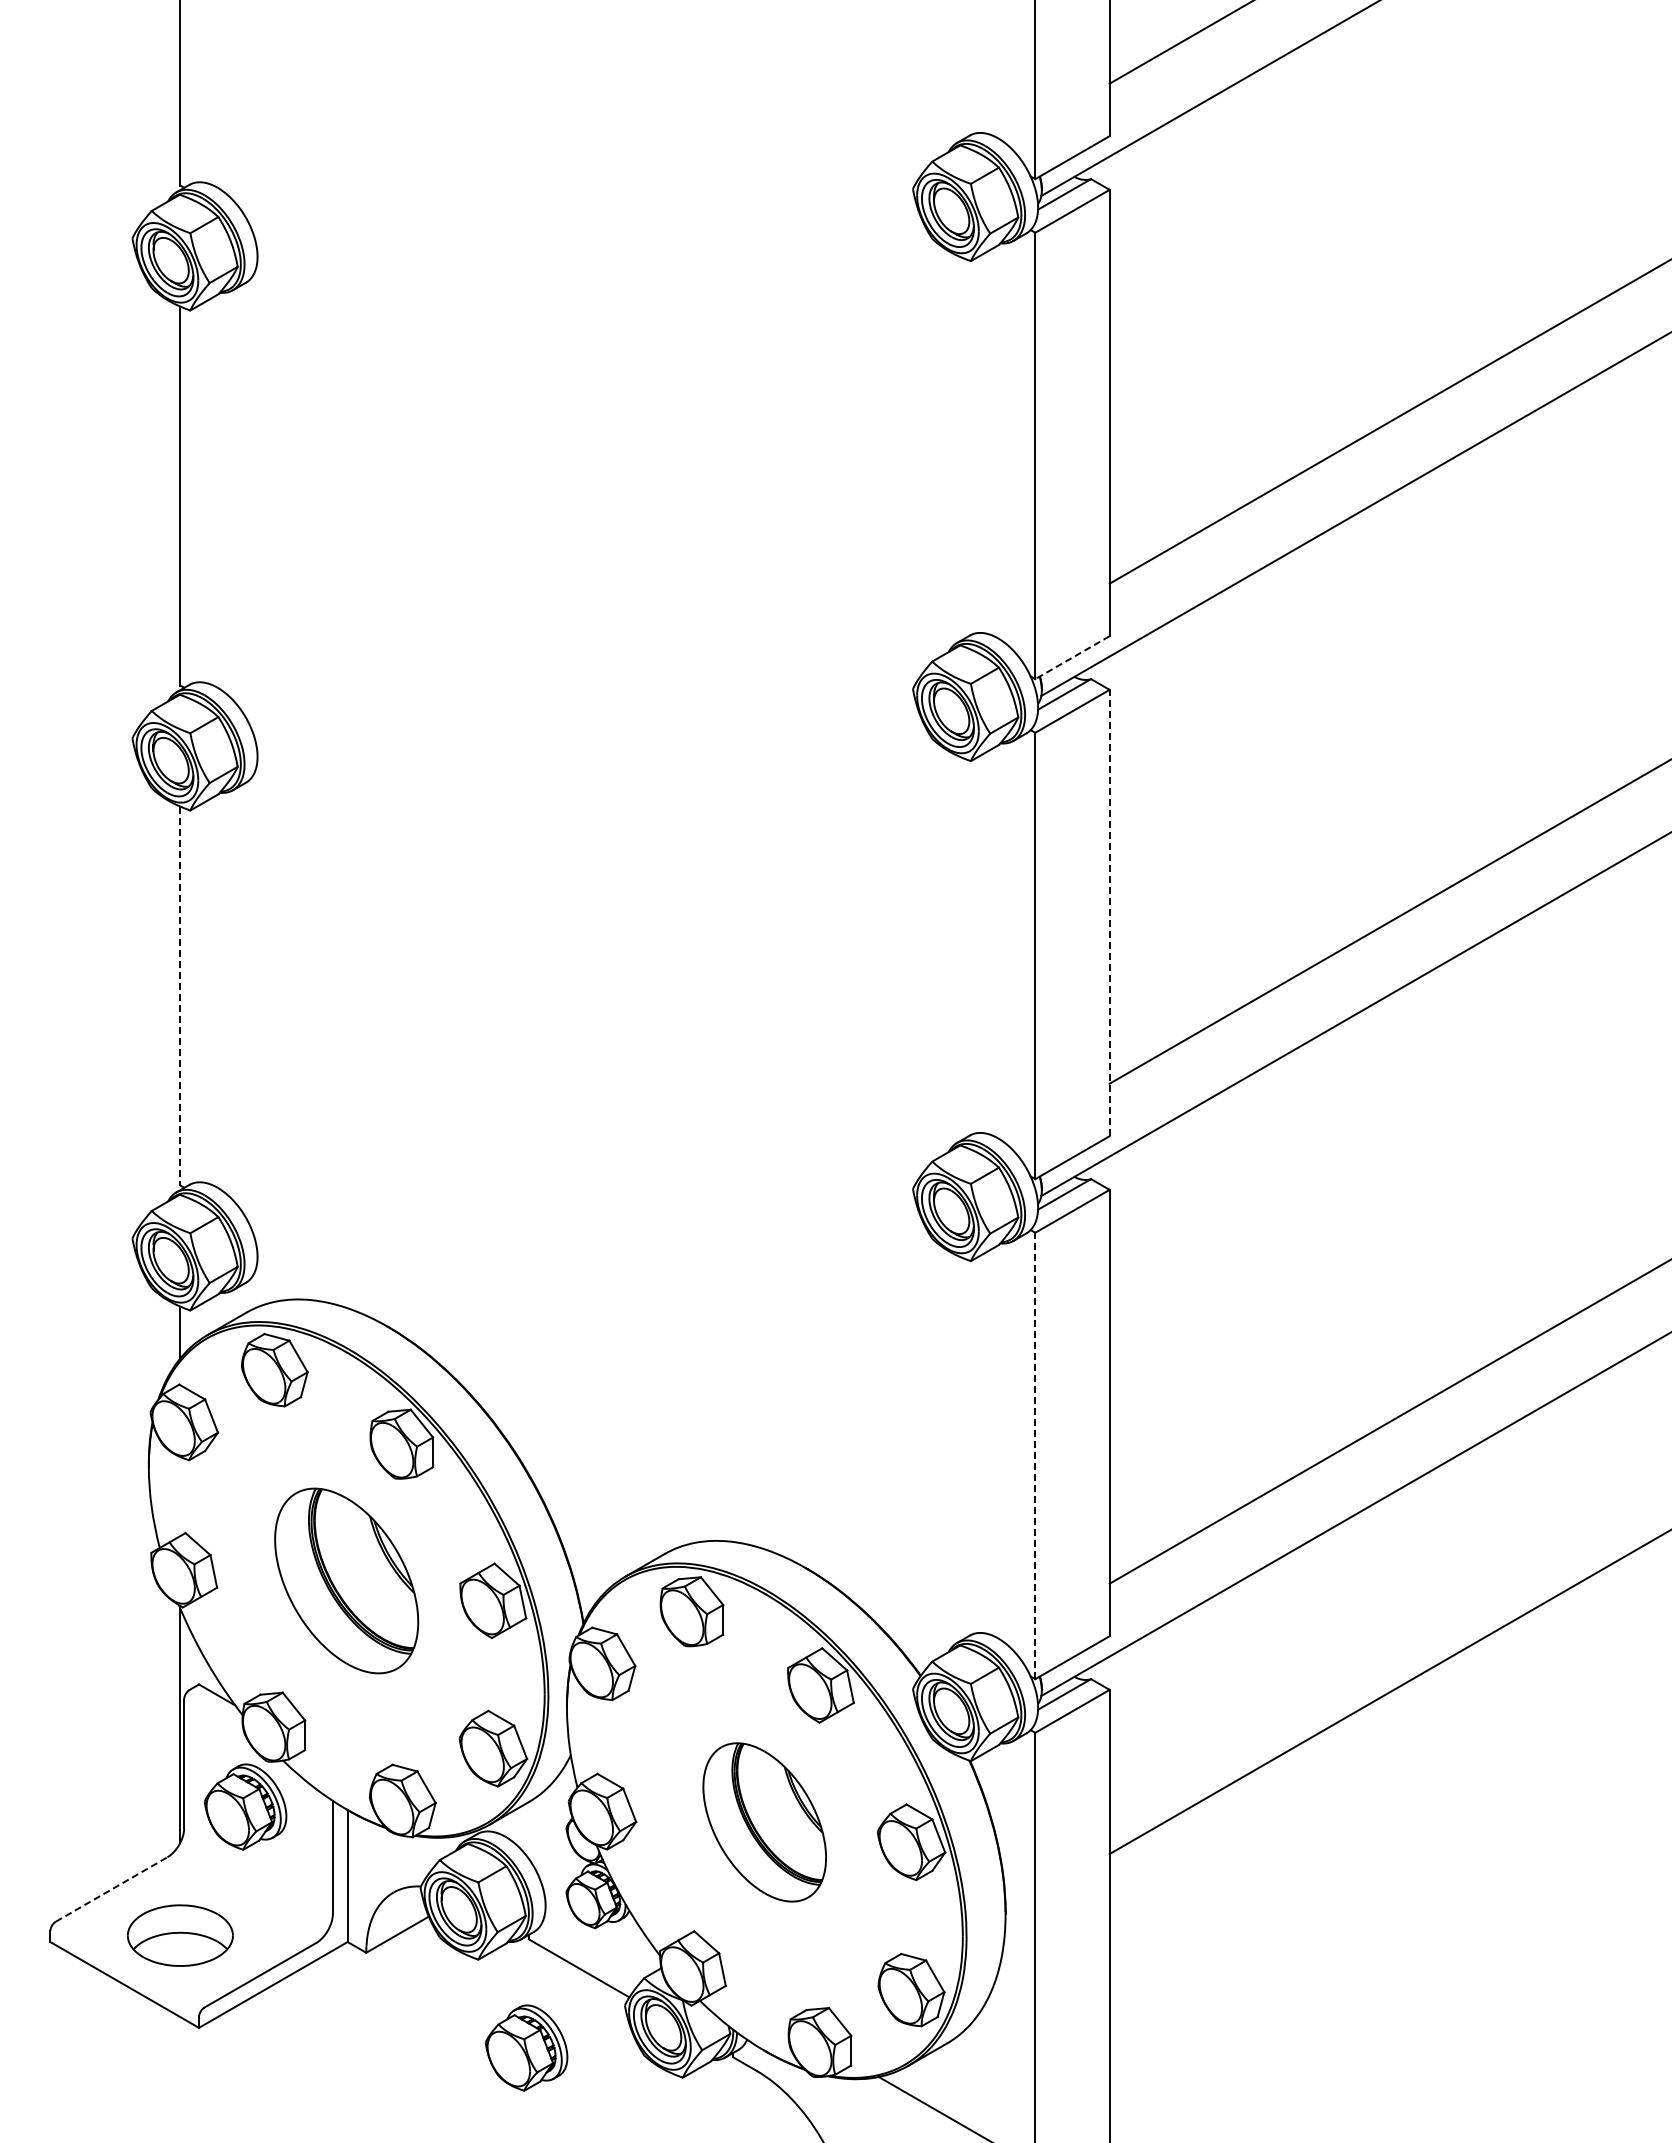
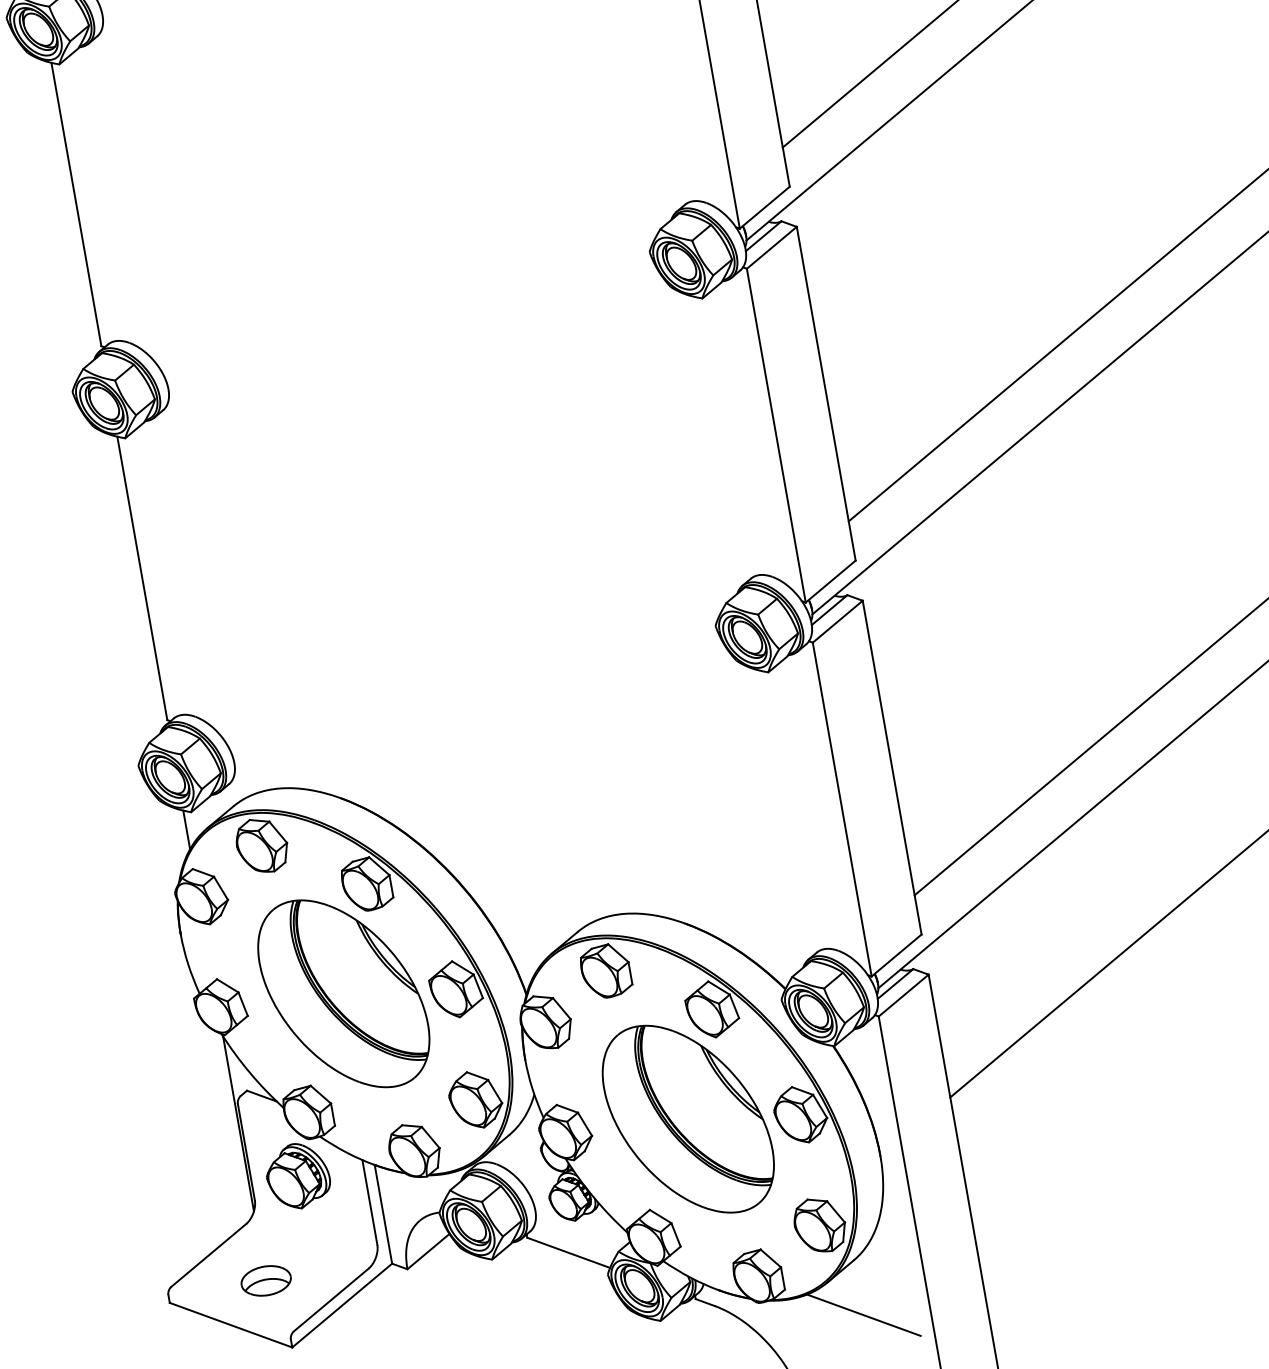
line: (1072, 657) -> (764, 207), dashed -> solid
line: (1109, 912) -> (826, 393), dashed -> solid
line: (180, 996) -> (142, 578), dashed -> solid
line: (1035, 1455) -> (842, 809), dashed -> solid
part: (346, 1580) -> (343, 993), size x1.43
part: (764, 1822) -> (688, 1119), size x1.67
line: (112, 1889) -> (209, 1255), dashed -> solid
part: (180, 1935) -> (266, 1280), size x0.62
part: (526, 2047) -> (539, 1318), removed

